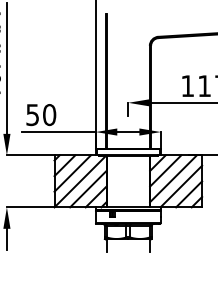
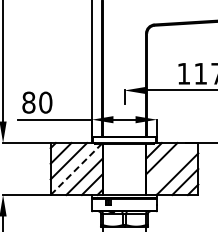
text: (32, 115) -> (28, 103), 50 -> 80
line: (173, 178) -> (169, 166), removed
line: (80, 181) -> (76, 169), solid -> dashed

